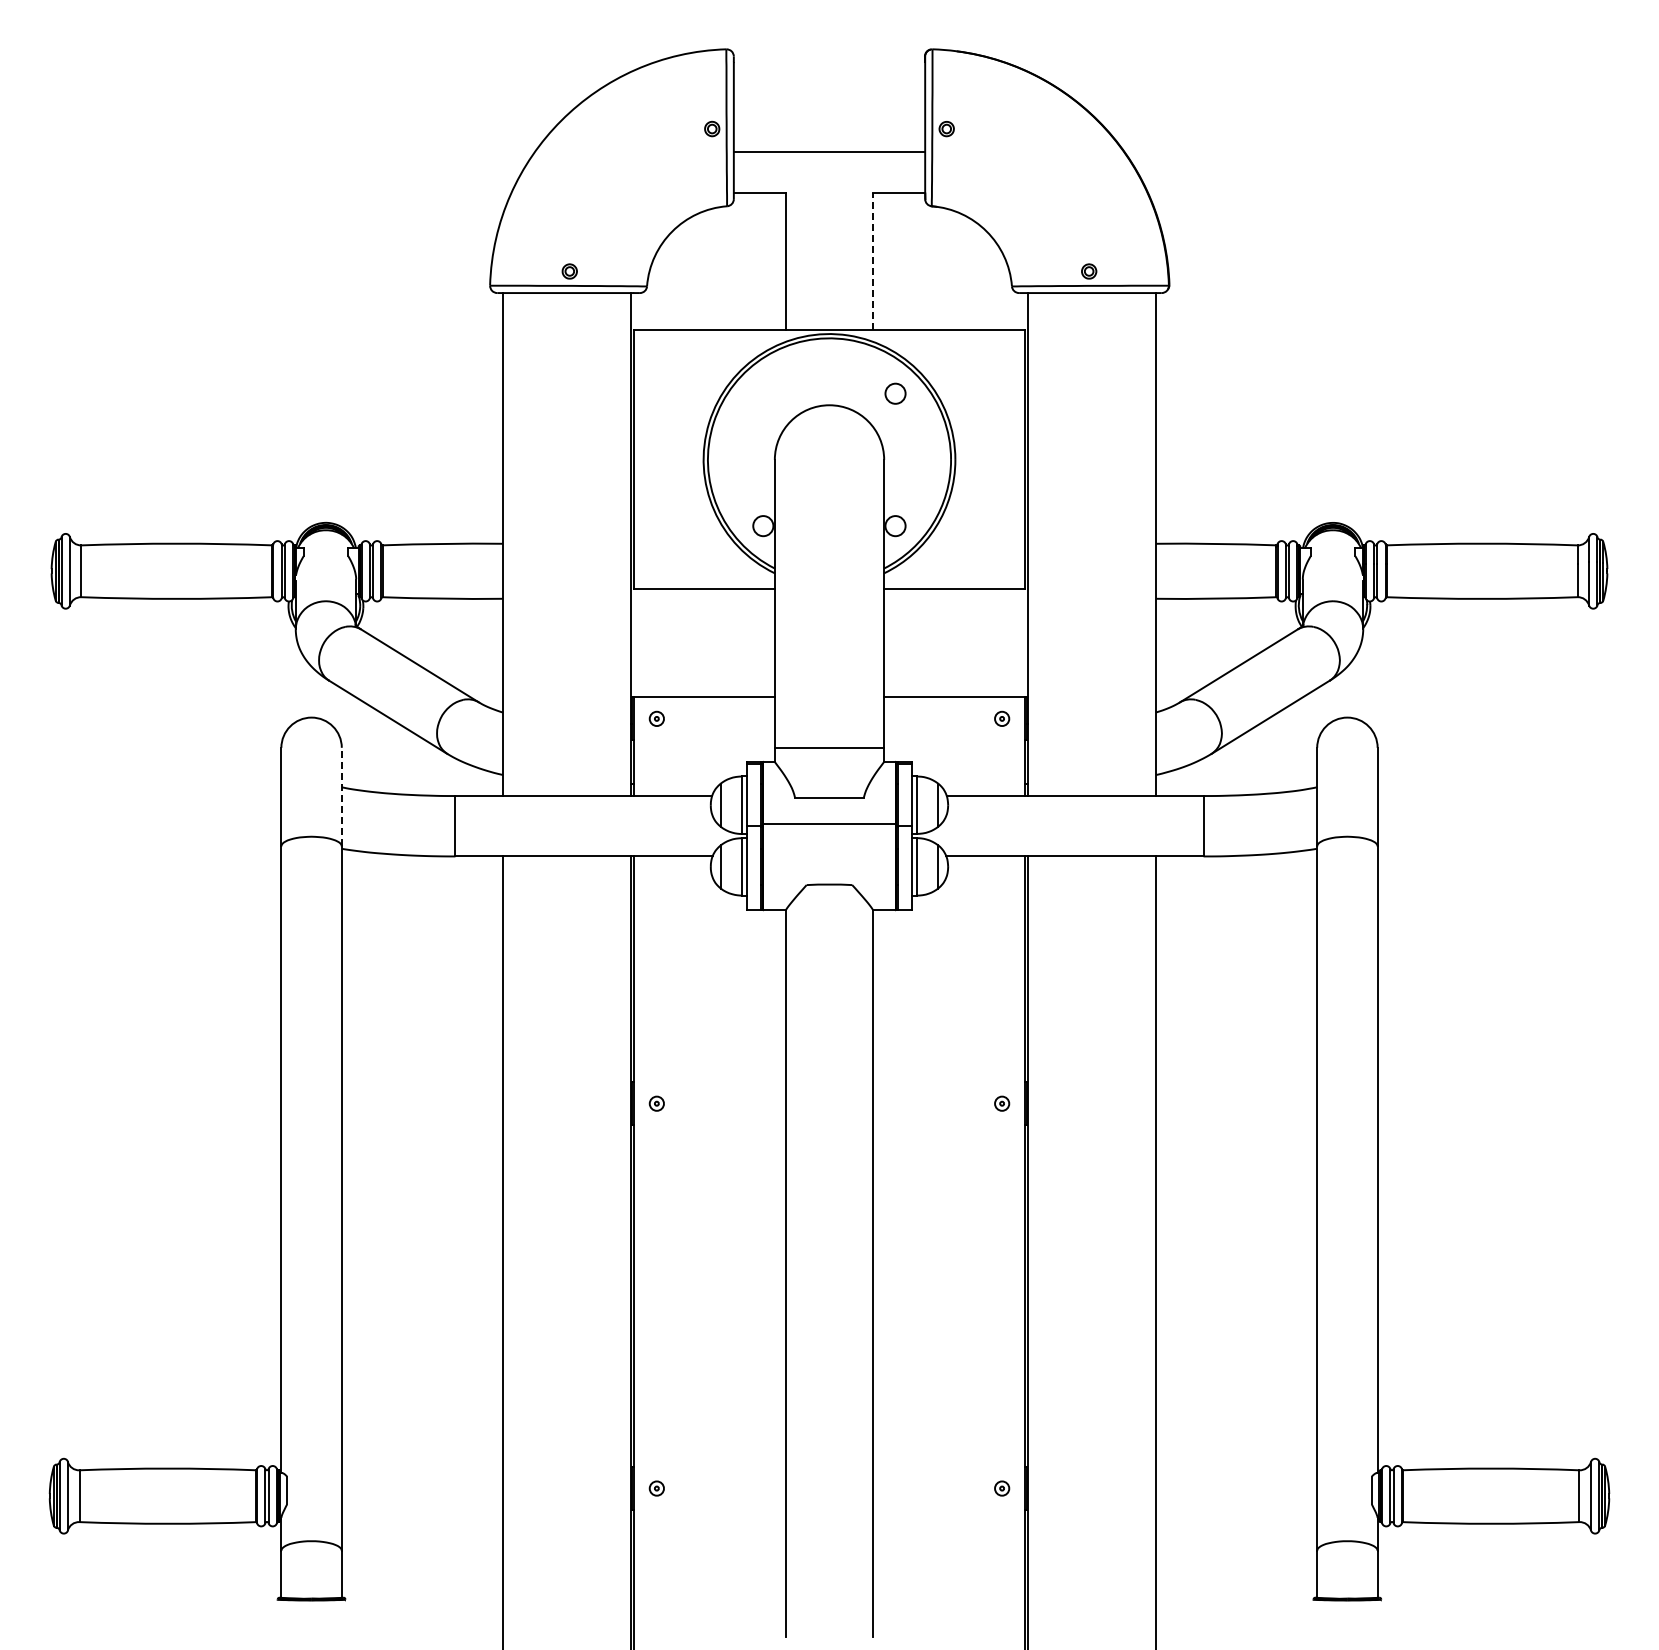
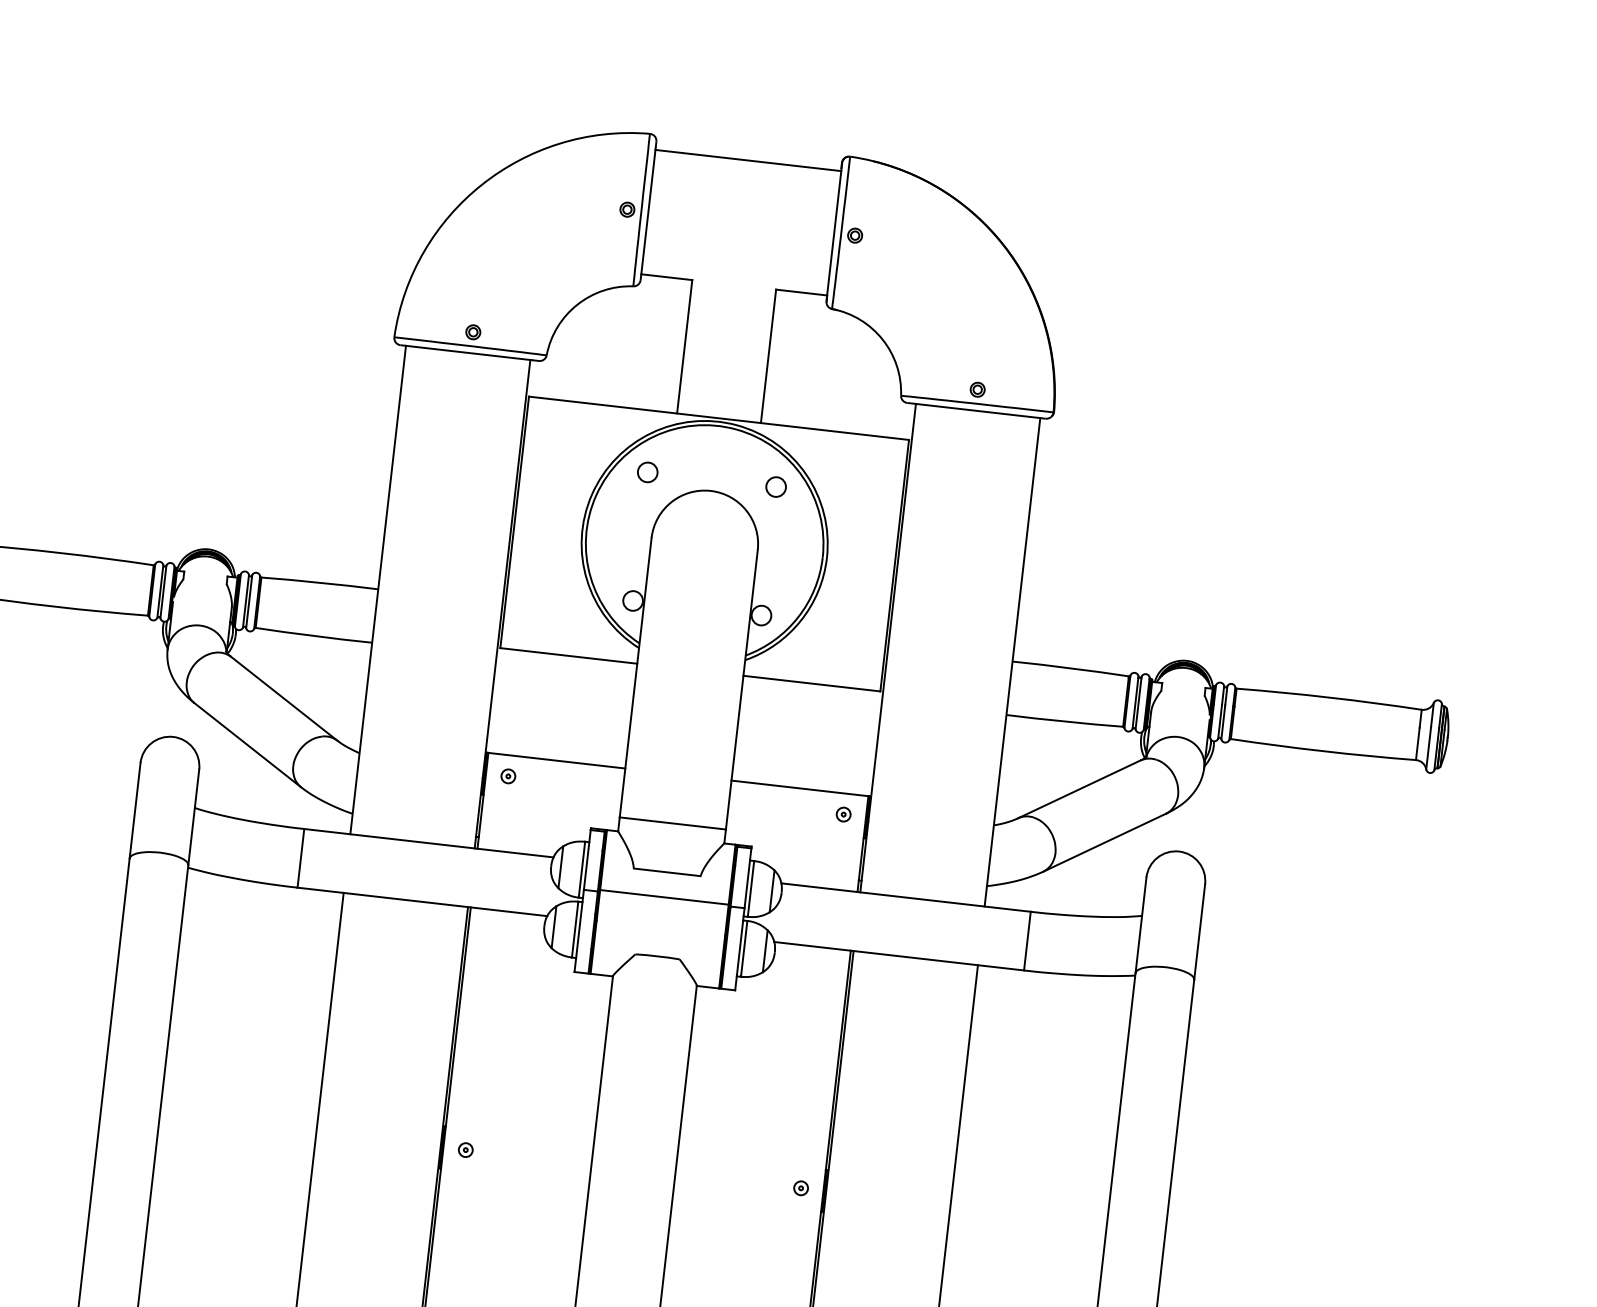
line: (829, 152) -> (748, 160), moved
line: (872, 261) -> (768, 356), dashed -> solid
circle: (763, 393) -> (647, 472), added
line: (341, 796) -> (193, 816), dashed -> solid

